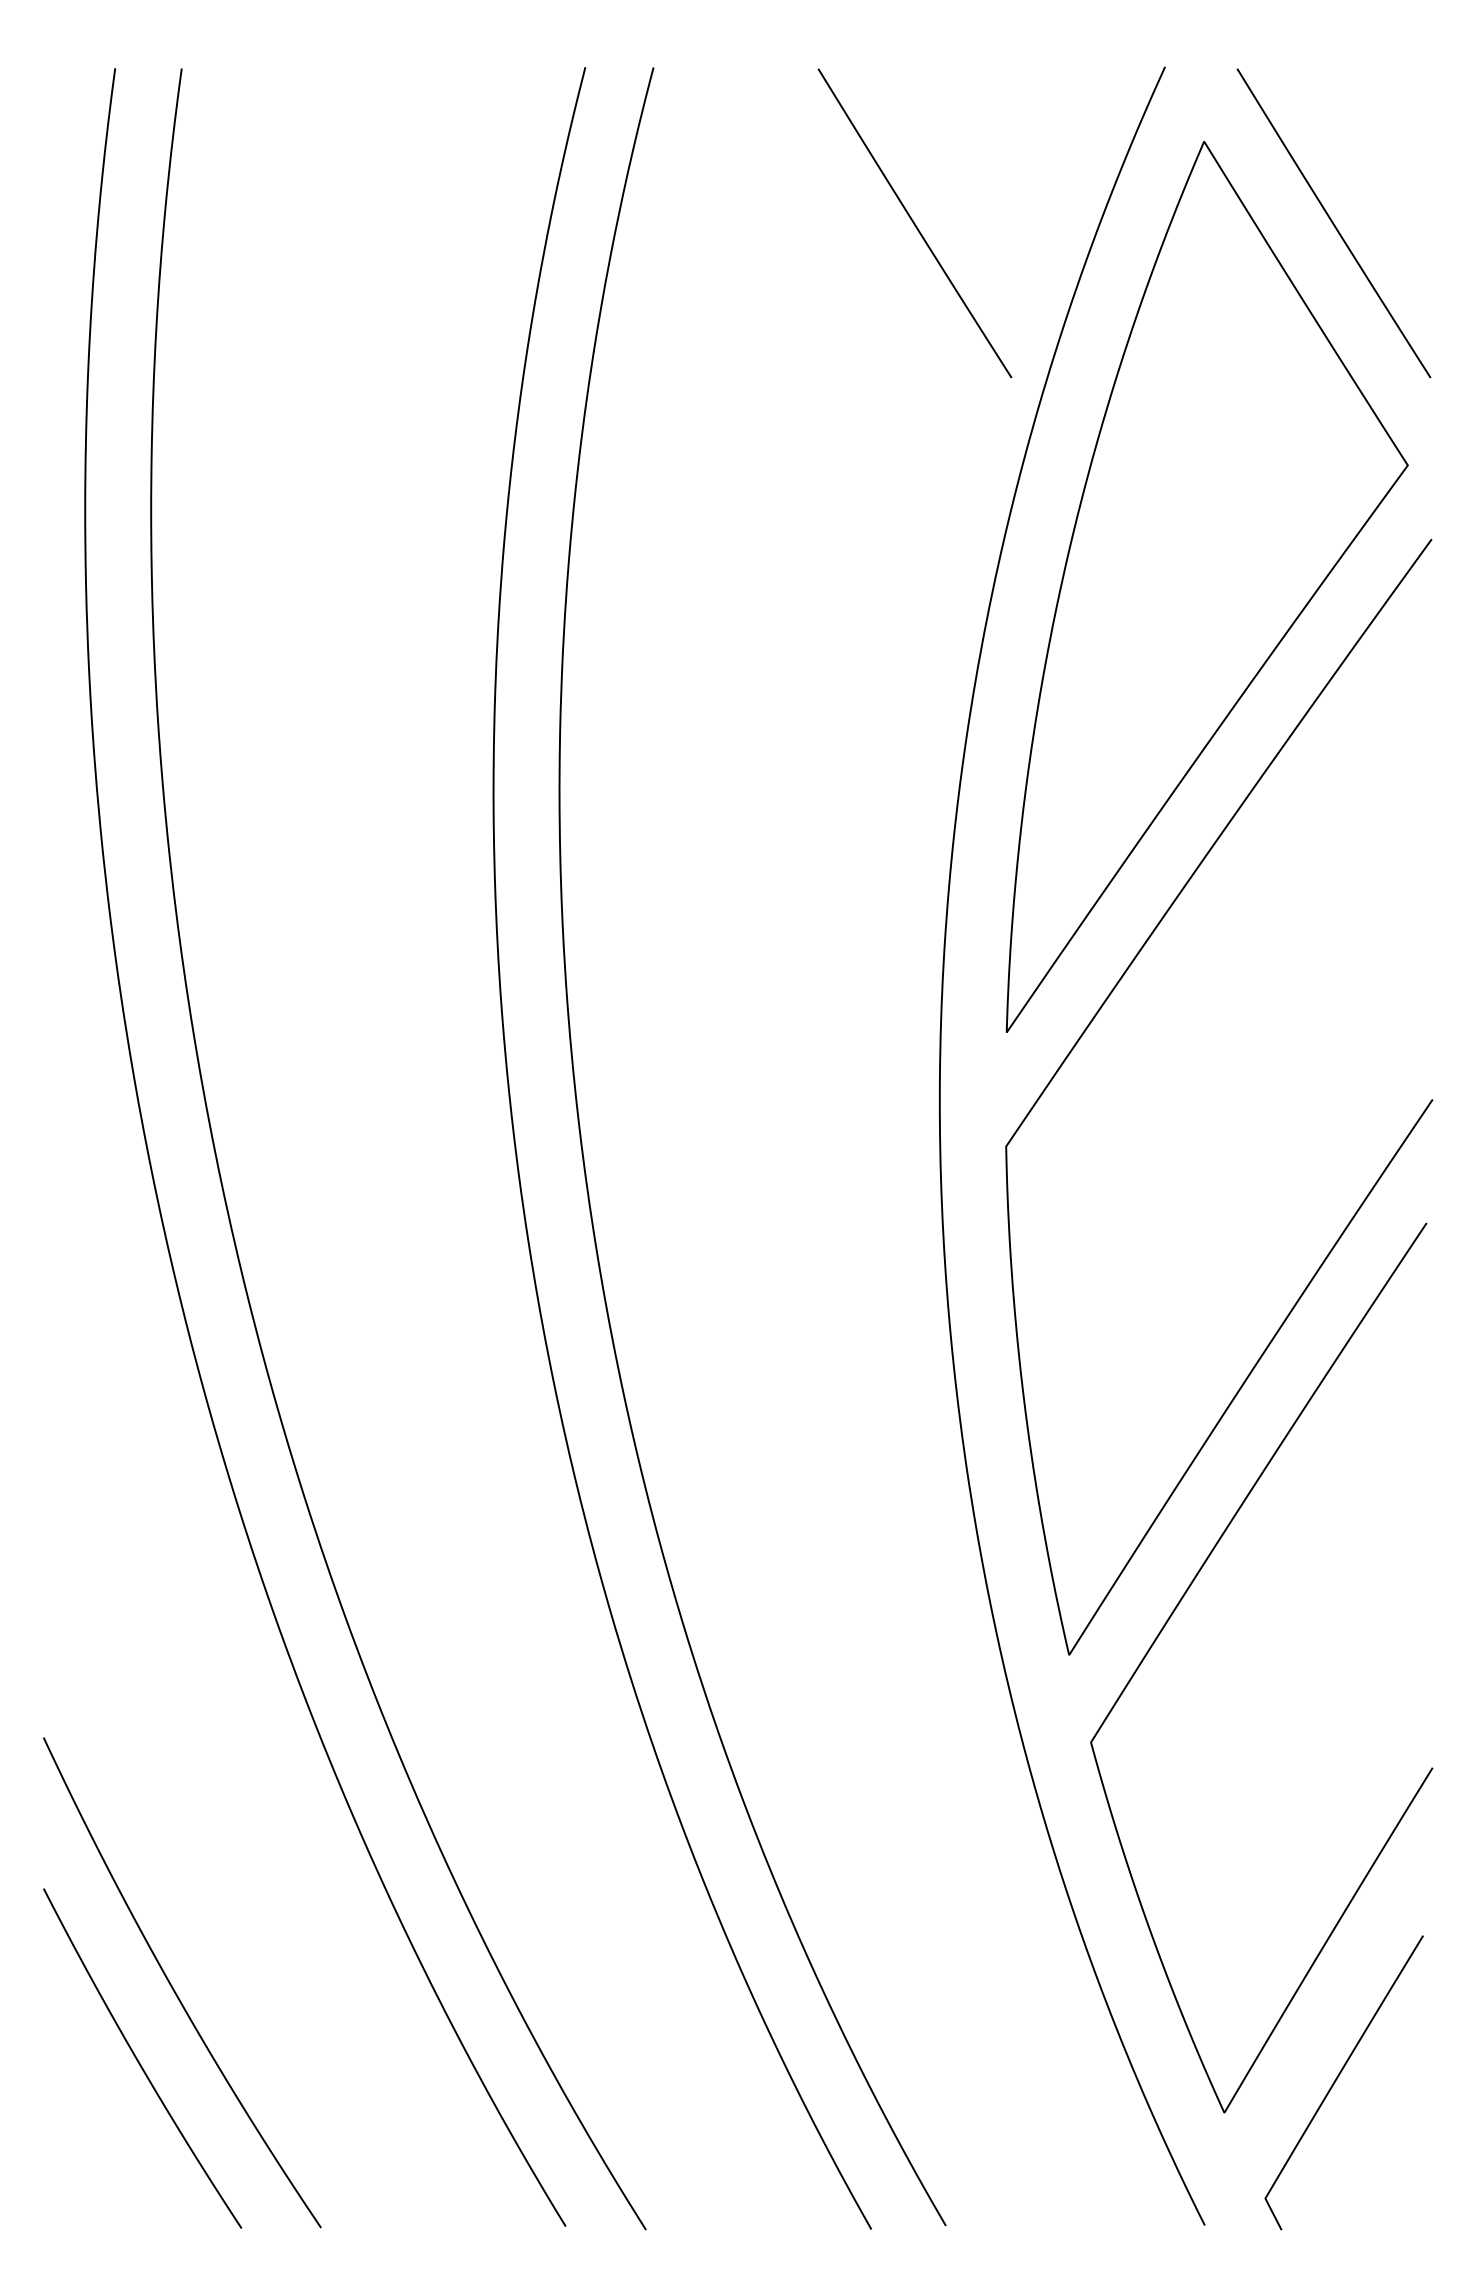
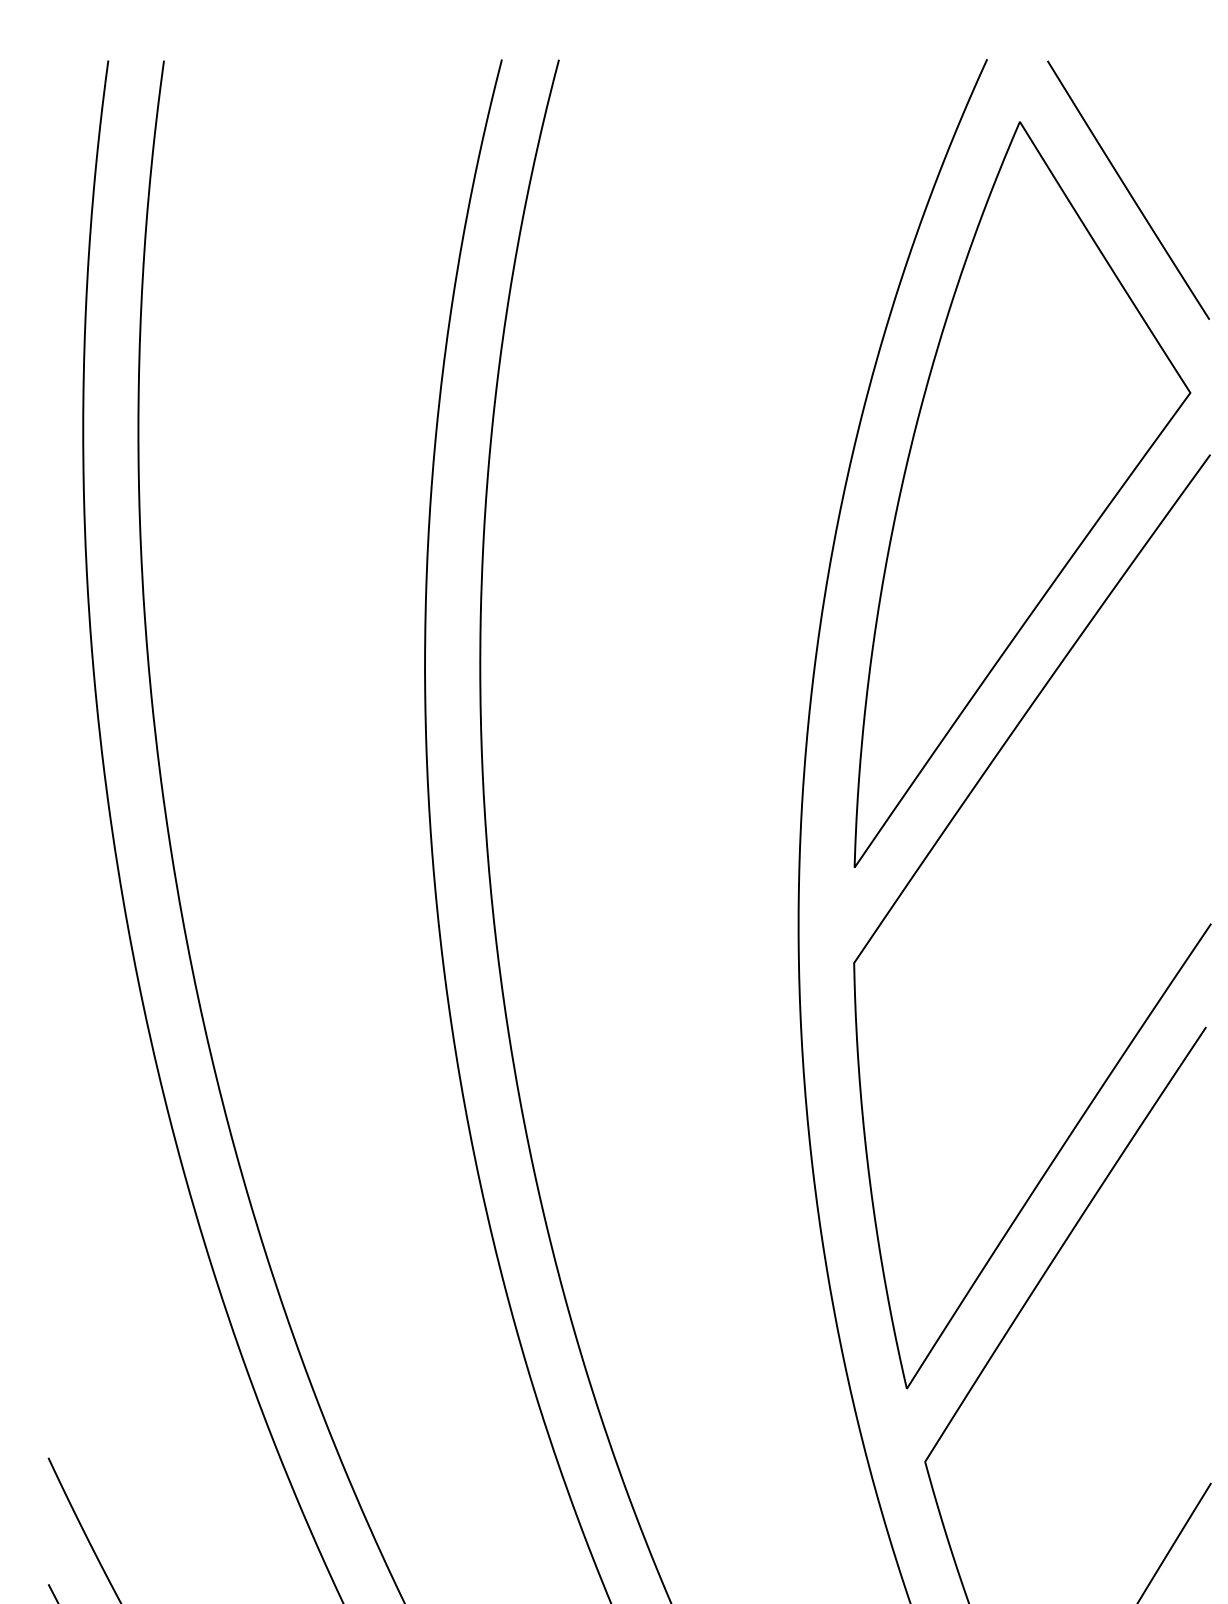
line: (914, 223) -> (777, 190), removed

